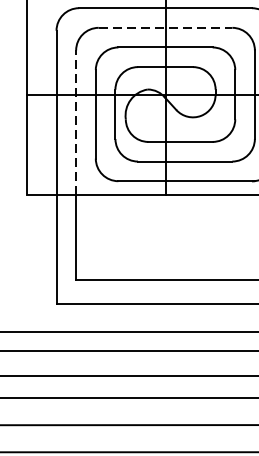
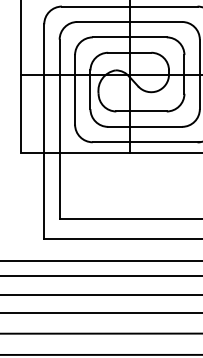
line: (166, 27) -> (130, 21), dashed -> solid
line: (75, 122) -> (59, 96), dashed -> solid

